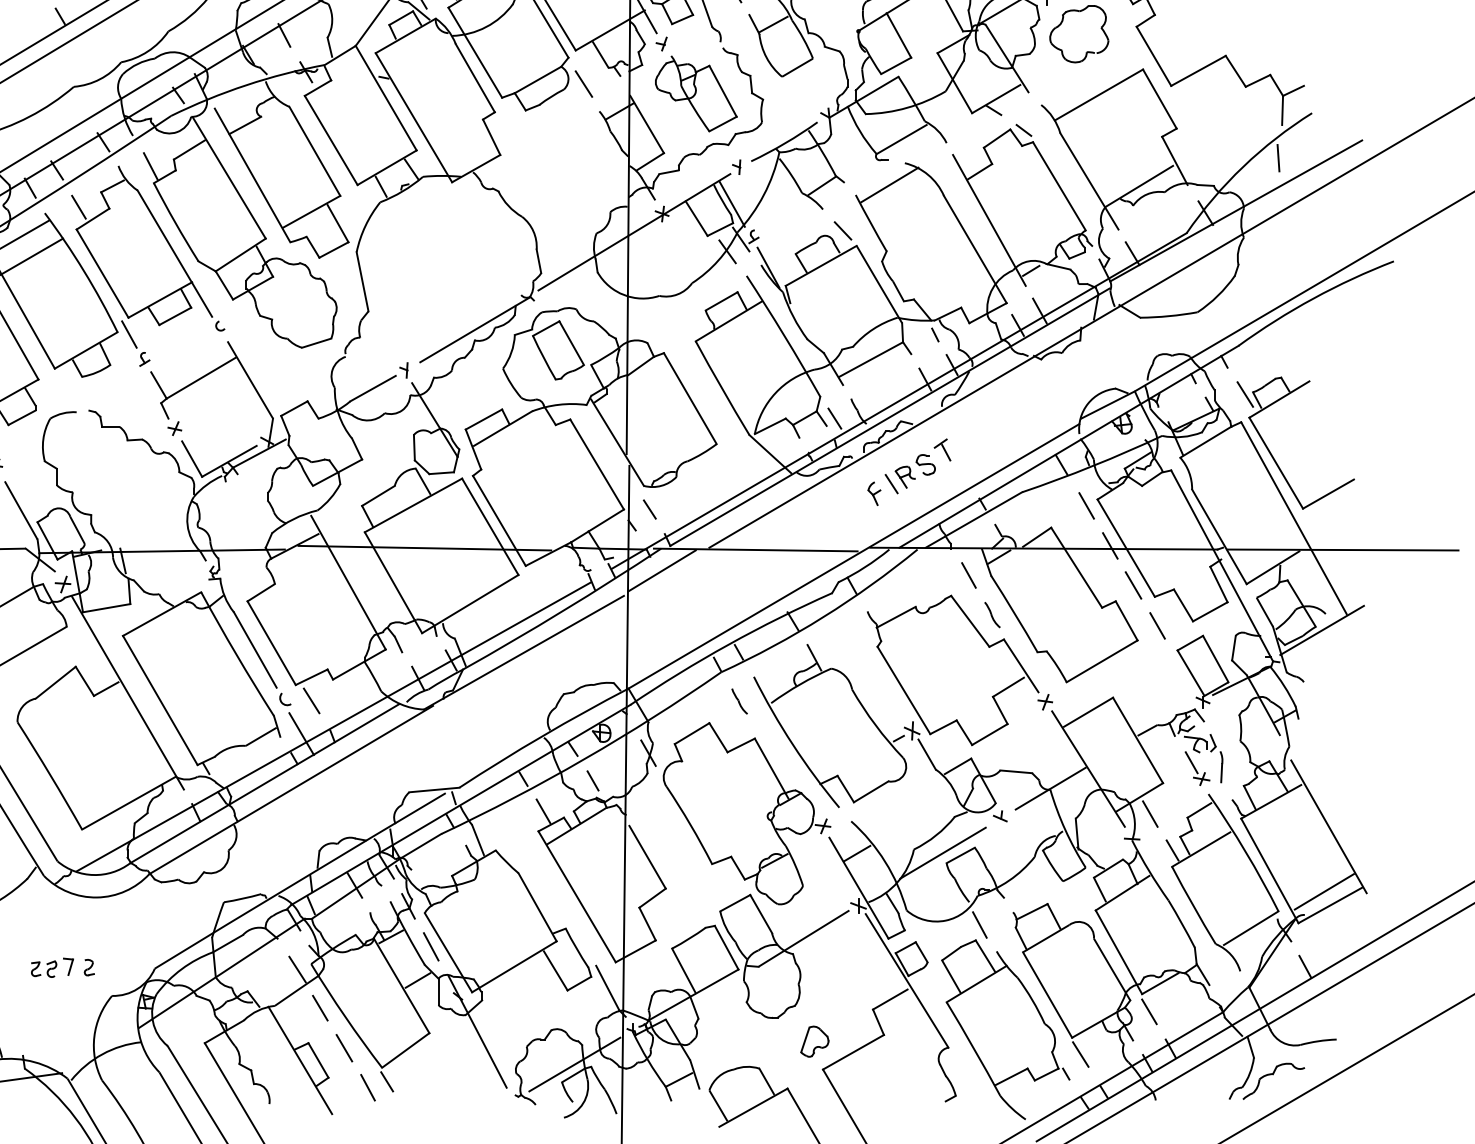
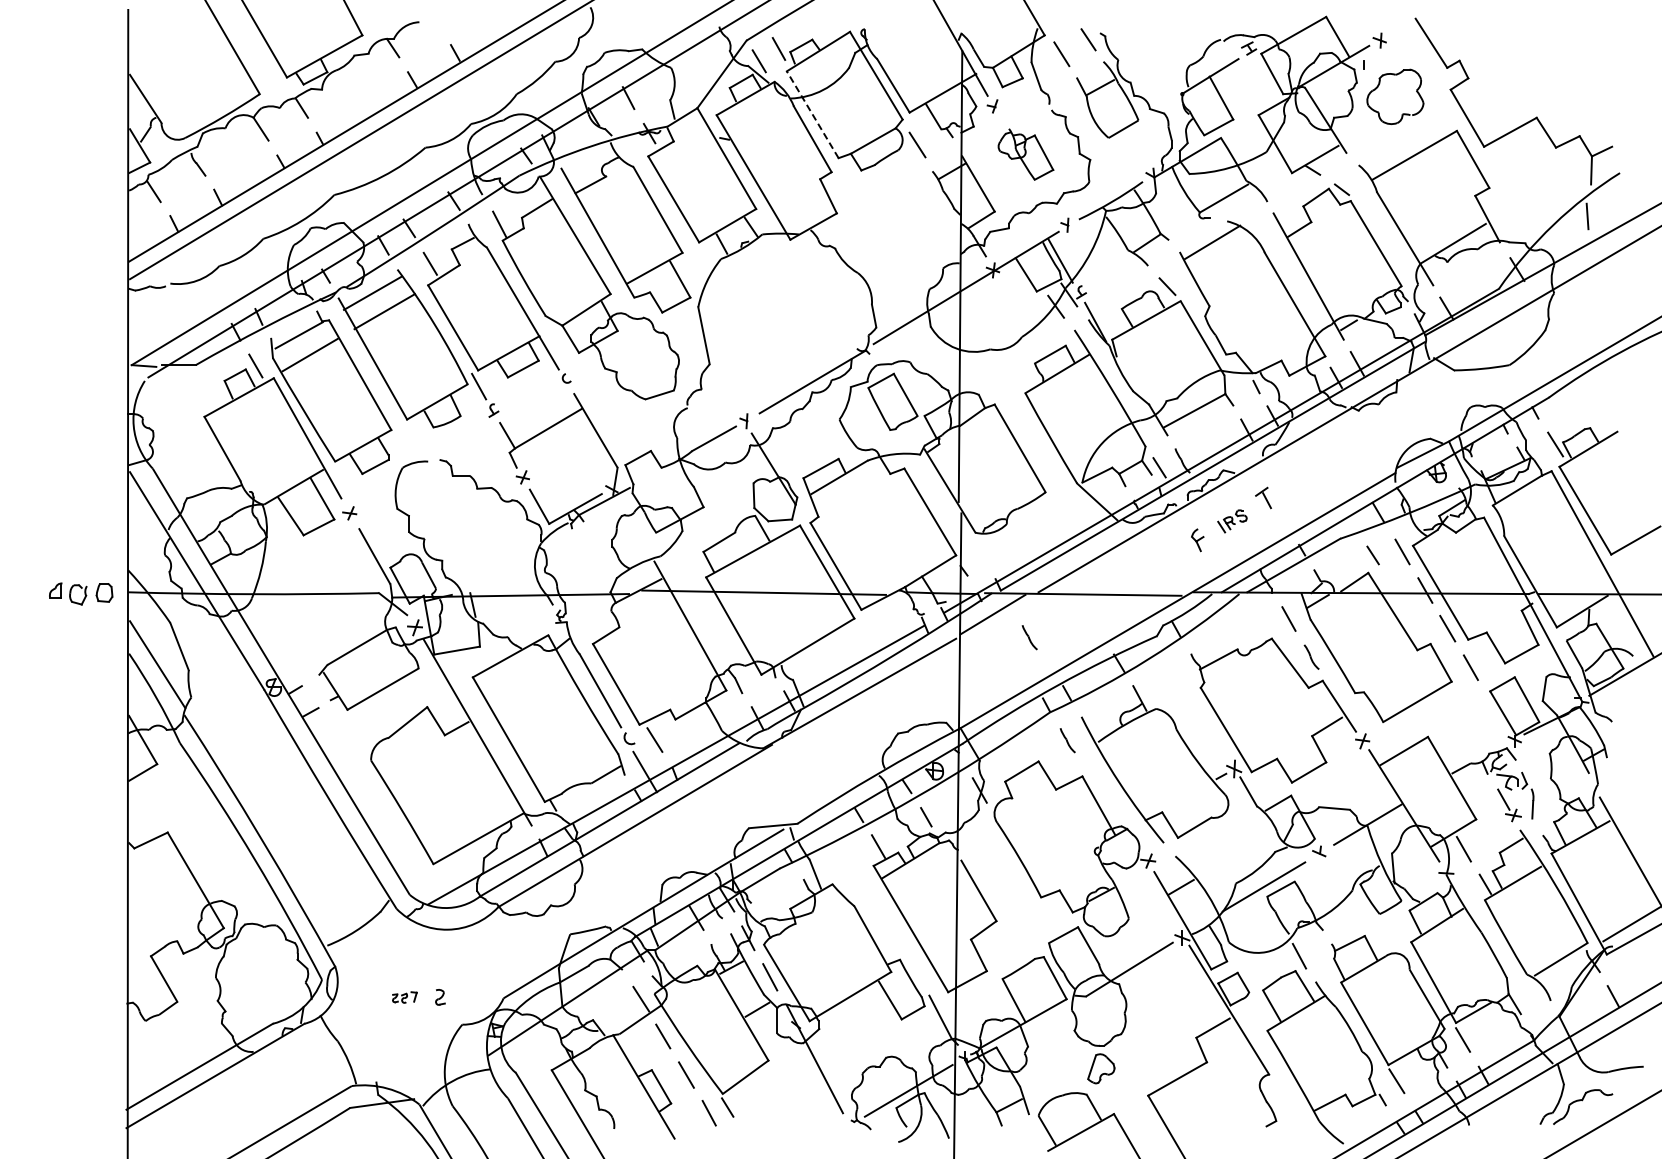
line: (475, 52) -> (812, 114), solid -> dashed
part: (695, 93) -> (1025, 154), size x0.7
part: (910, 474) -> (1232, 521), size x0.6
line: (649, 509) -> (1372, 555), moved
part: (699, 594) -> (1029, 637), added
part: (52, 967) -> (404, 997), size x0.6
part: (815, 1041) -> (1101, 1068), moved

